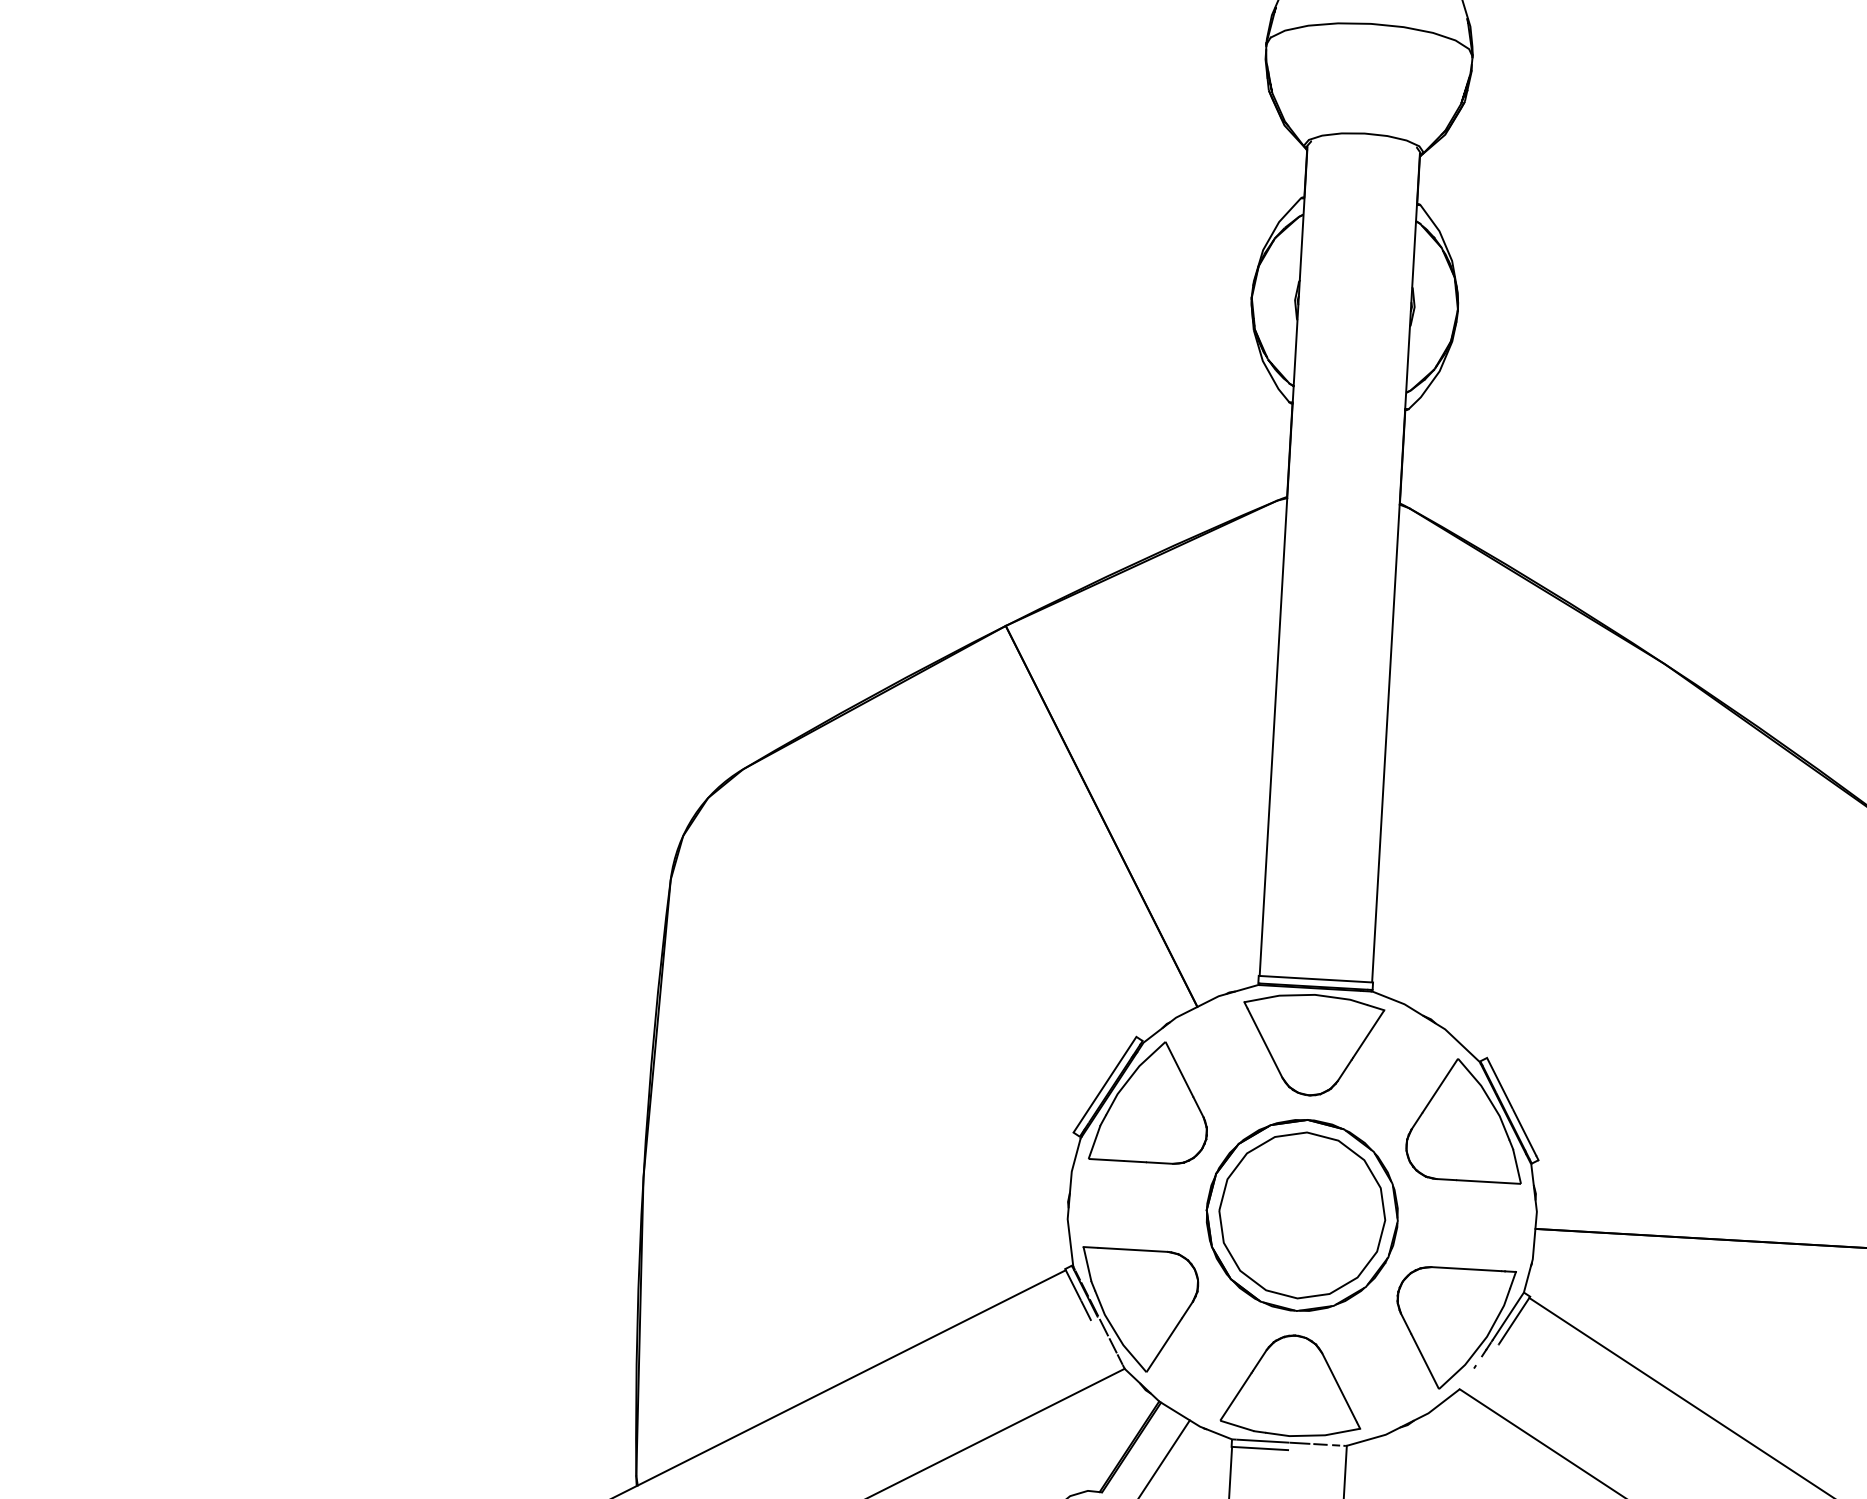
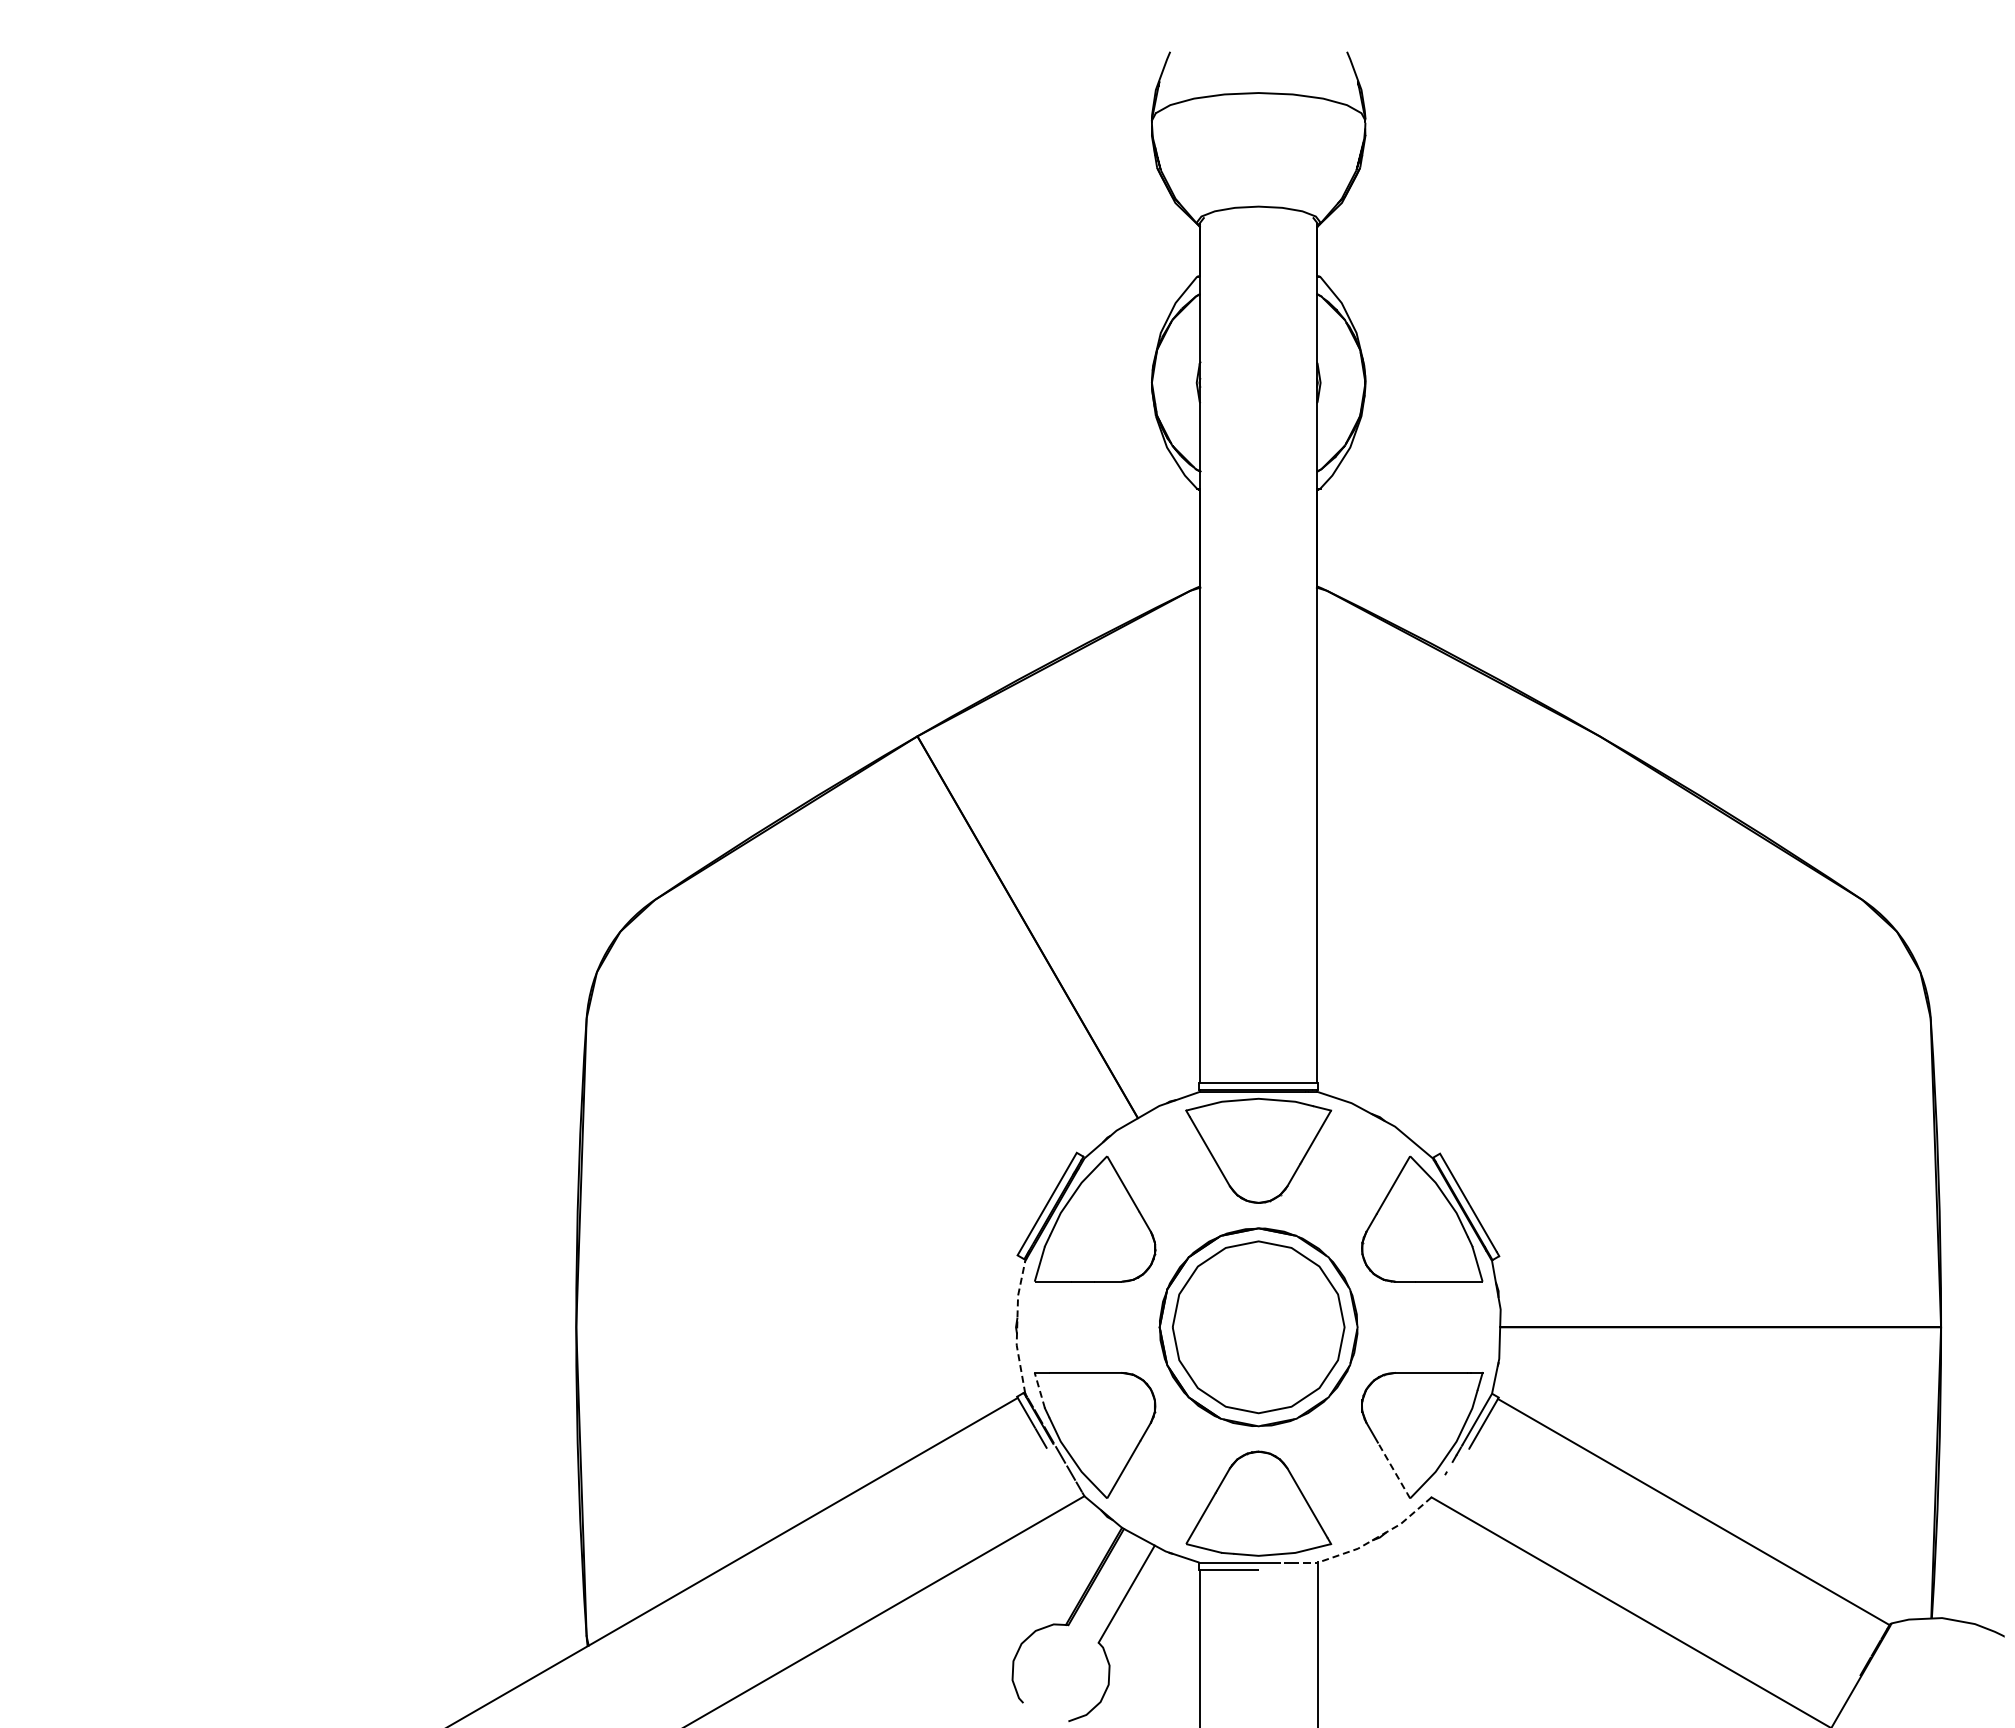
line: (1069, 1202) -> (1017, 1327), solid -> dashed
line: (1087, 1264) -> (1039, 1390), solid -> dashed
line: (1425, 1362) -> (1394, 1471), solid -> dashed
line: (1406, 1424) -> (1378, 1536), solid -> dashed

